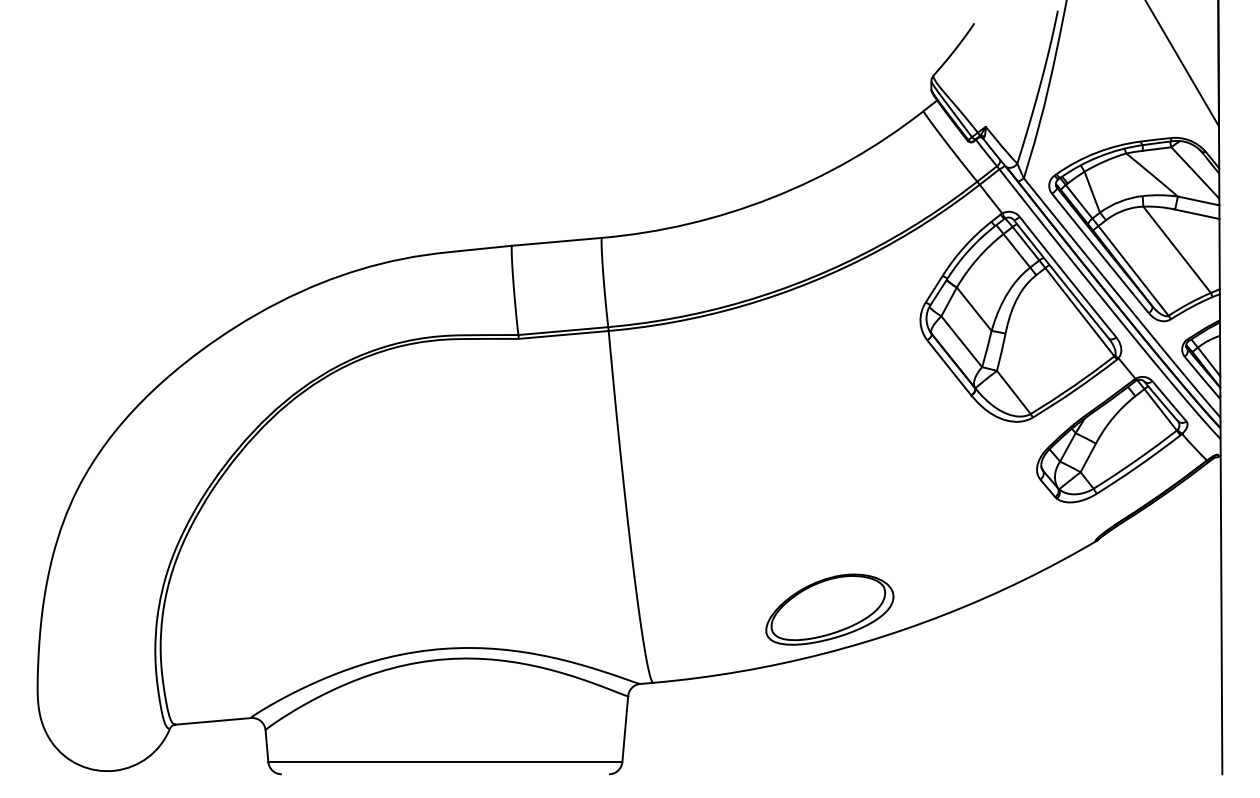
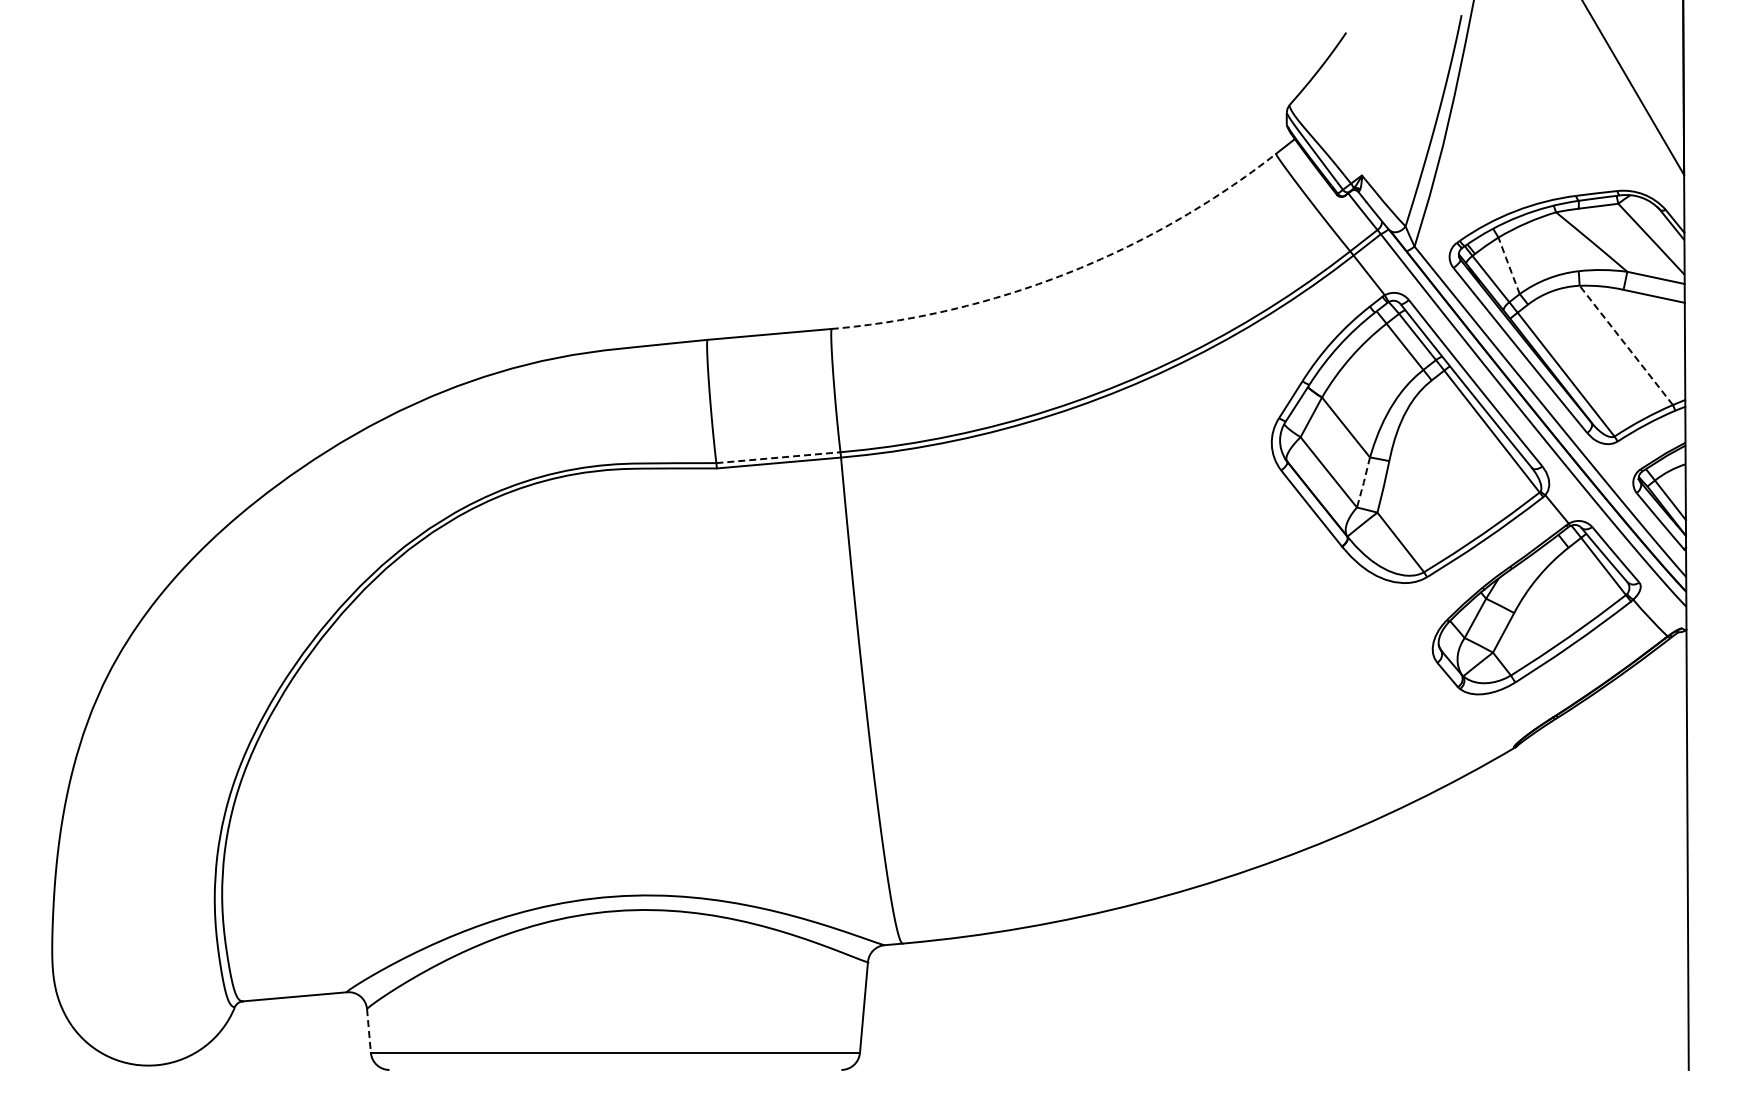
line: (1091, 191) -> (1508, 265), solid -> dashed
arc: (771, 197) -> (1066, 273), solid -> dashed
line: (1177, 249) -> (1626, 345), solid -> dashed
line: (563, 330) -> (778, 457), solid -> dashed
line: (986, 349) -> (1363, 482), solid -> dashed
part: (829, 609) -> (1146, 842), removed
line: (266, 746) -> (368, 1031), solid -> dashed

